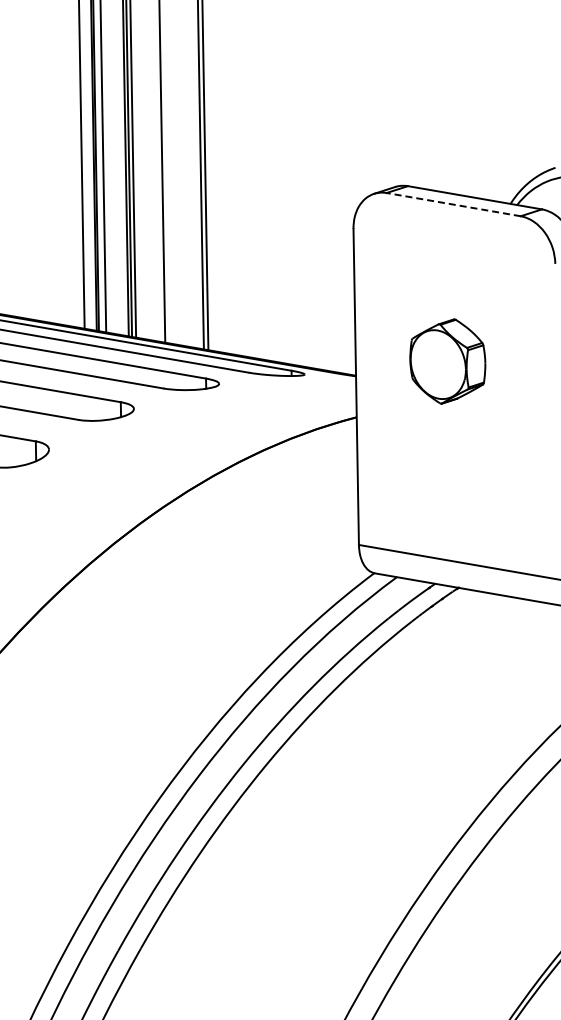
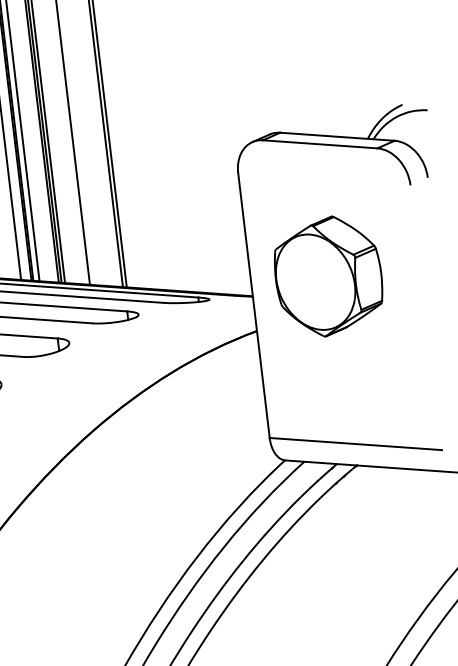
line: (453, 204) -> (320, 144), dashed -> solid
part: (447, 361) -> (328, 276), size x1.67

